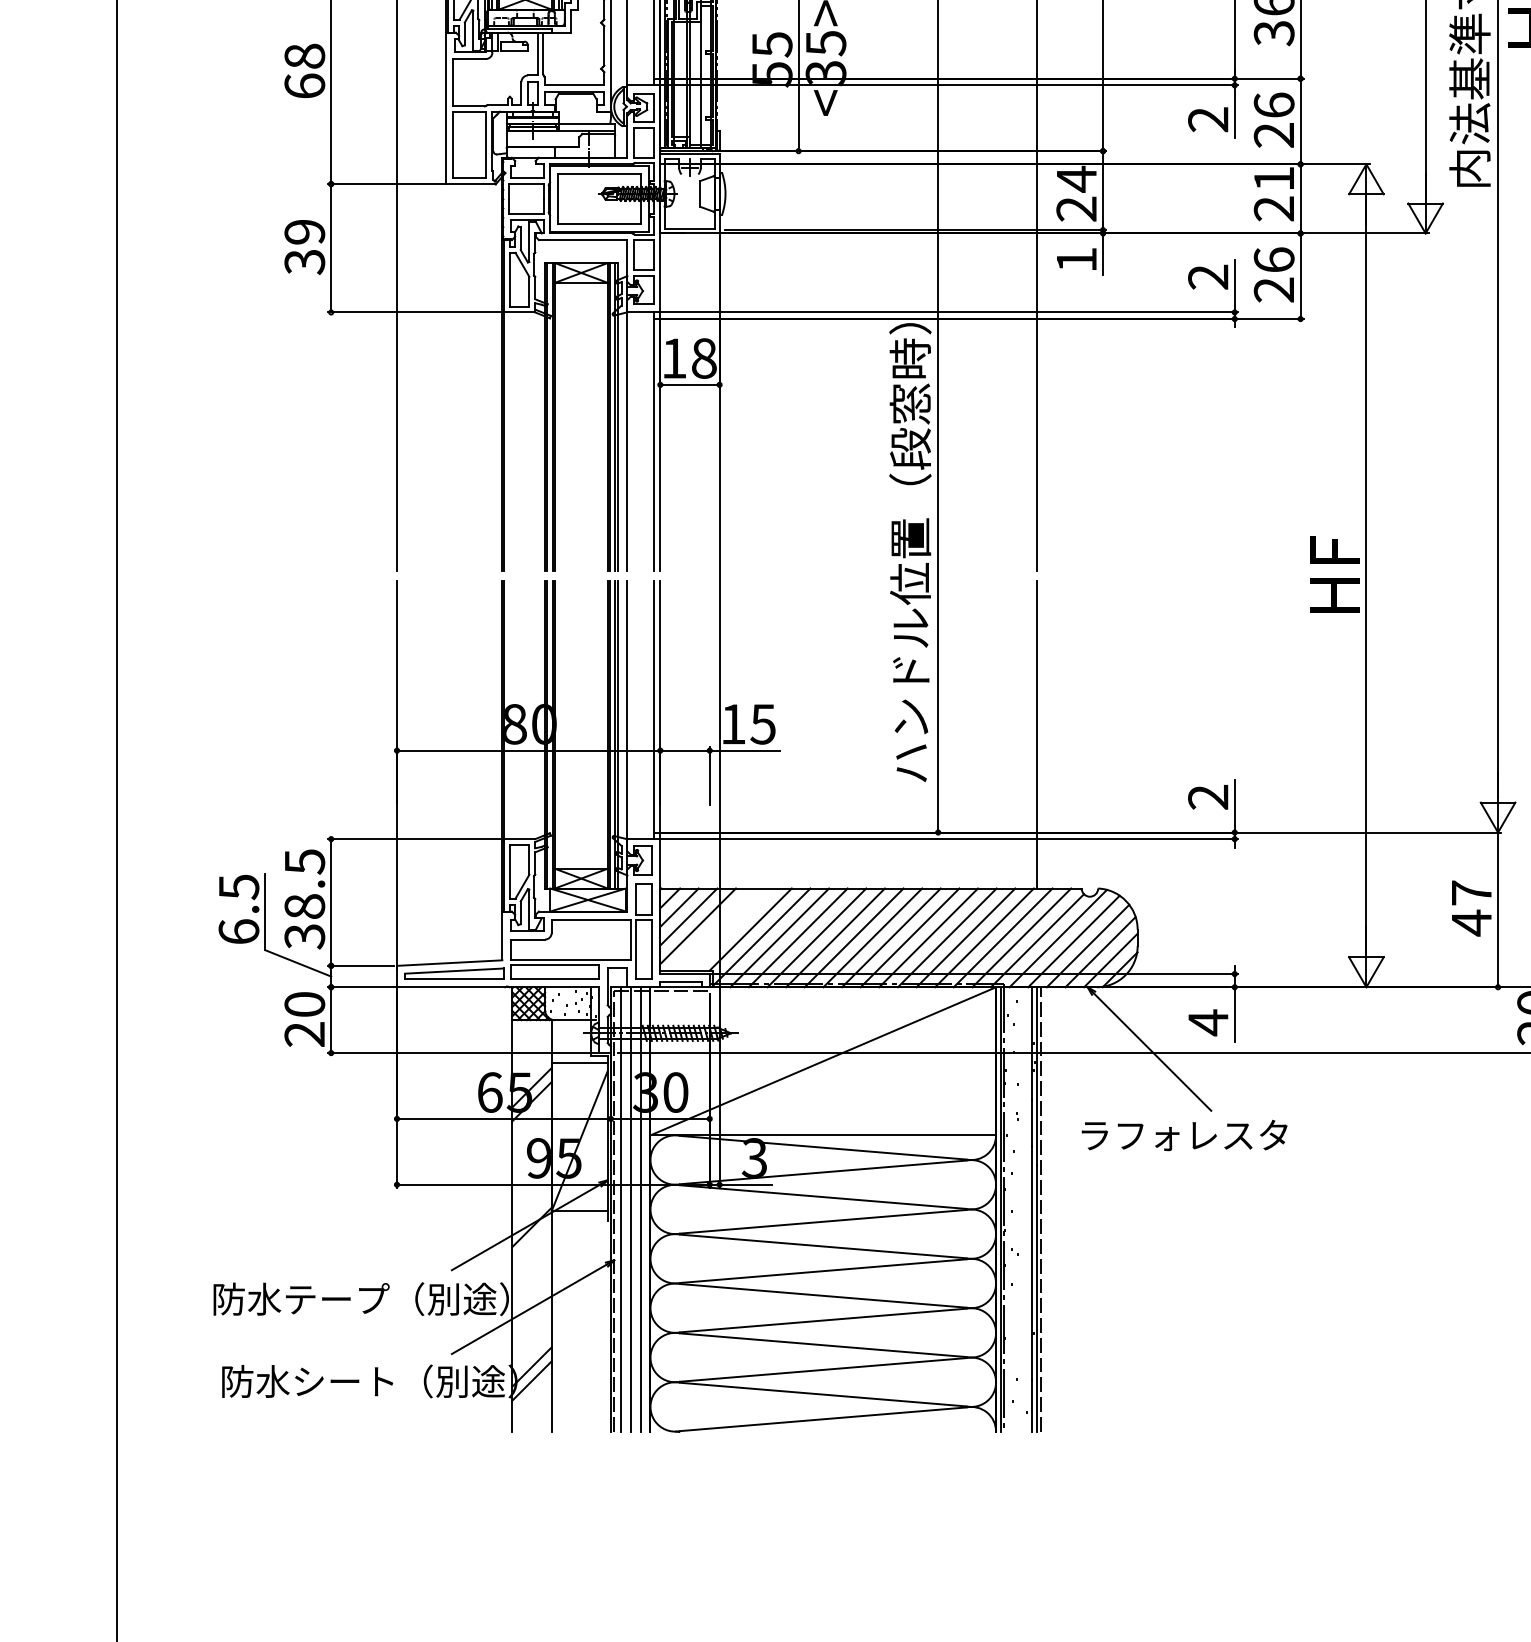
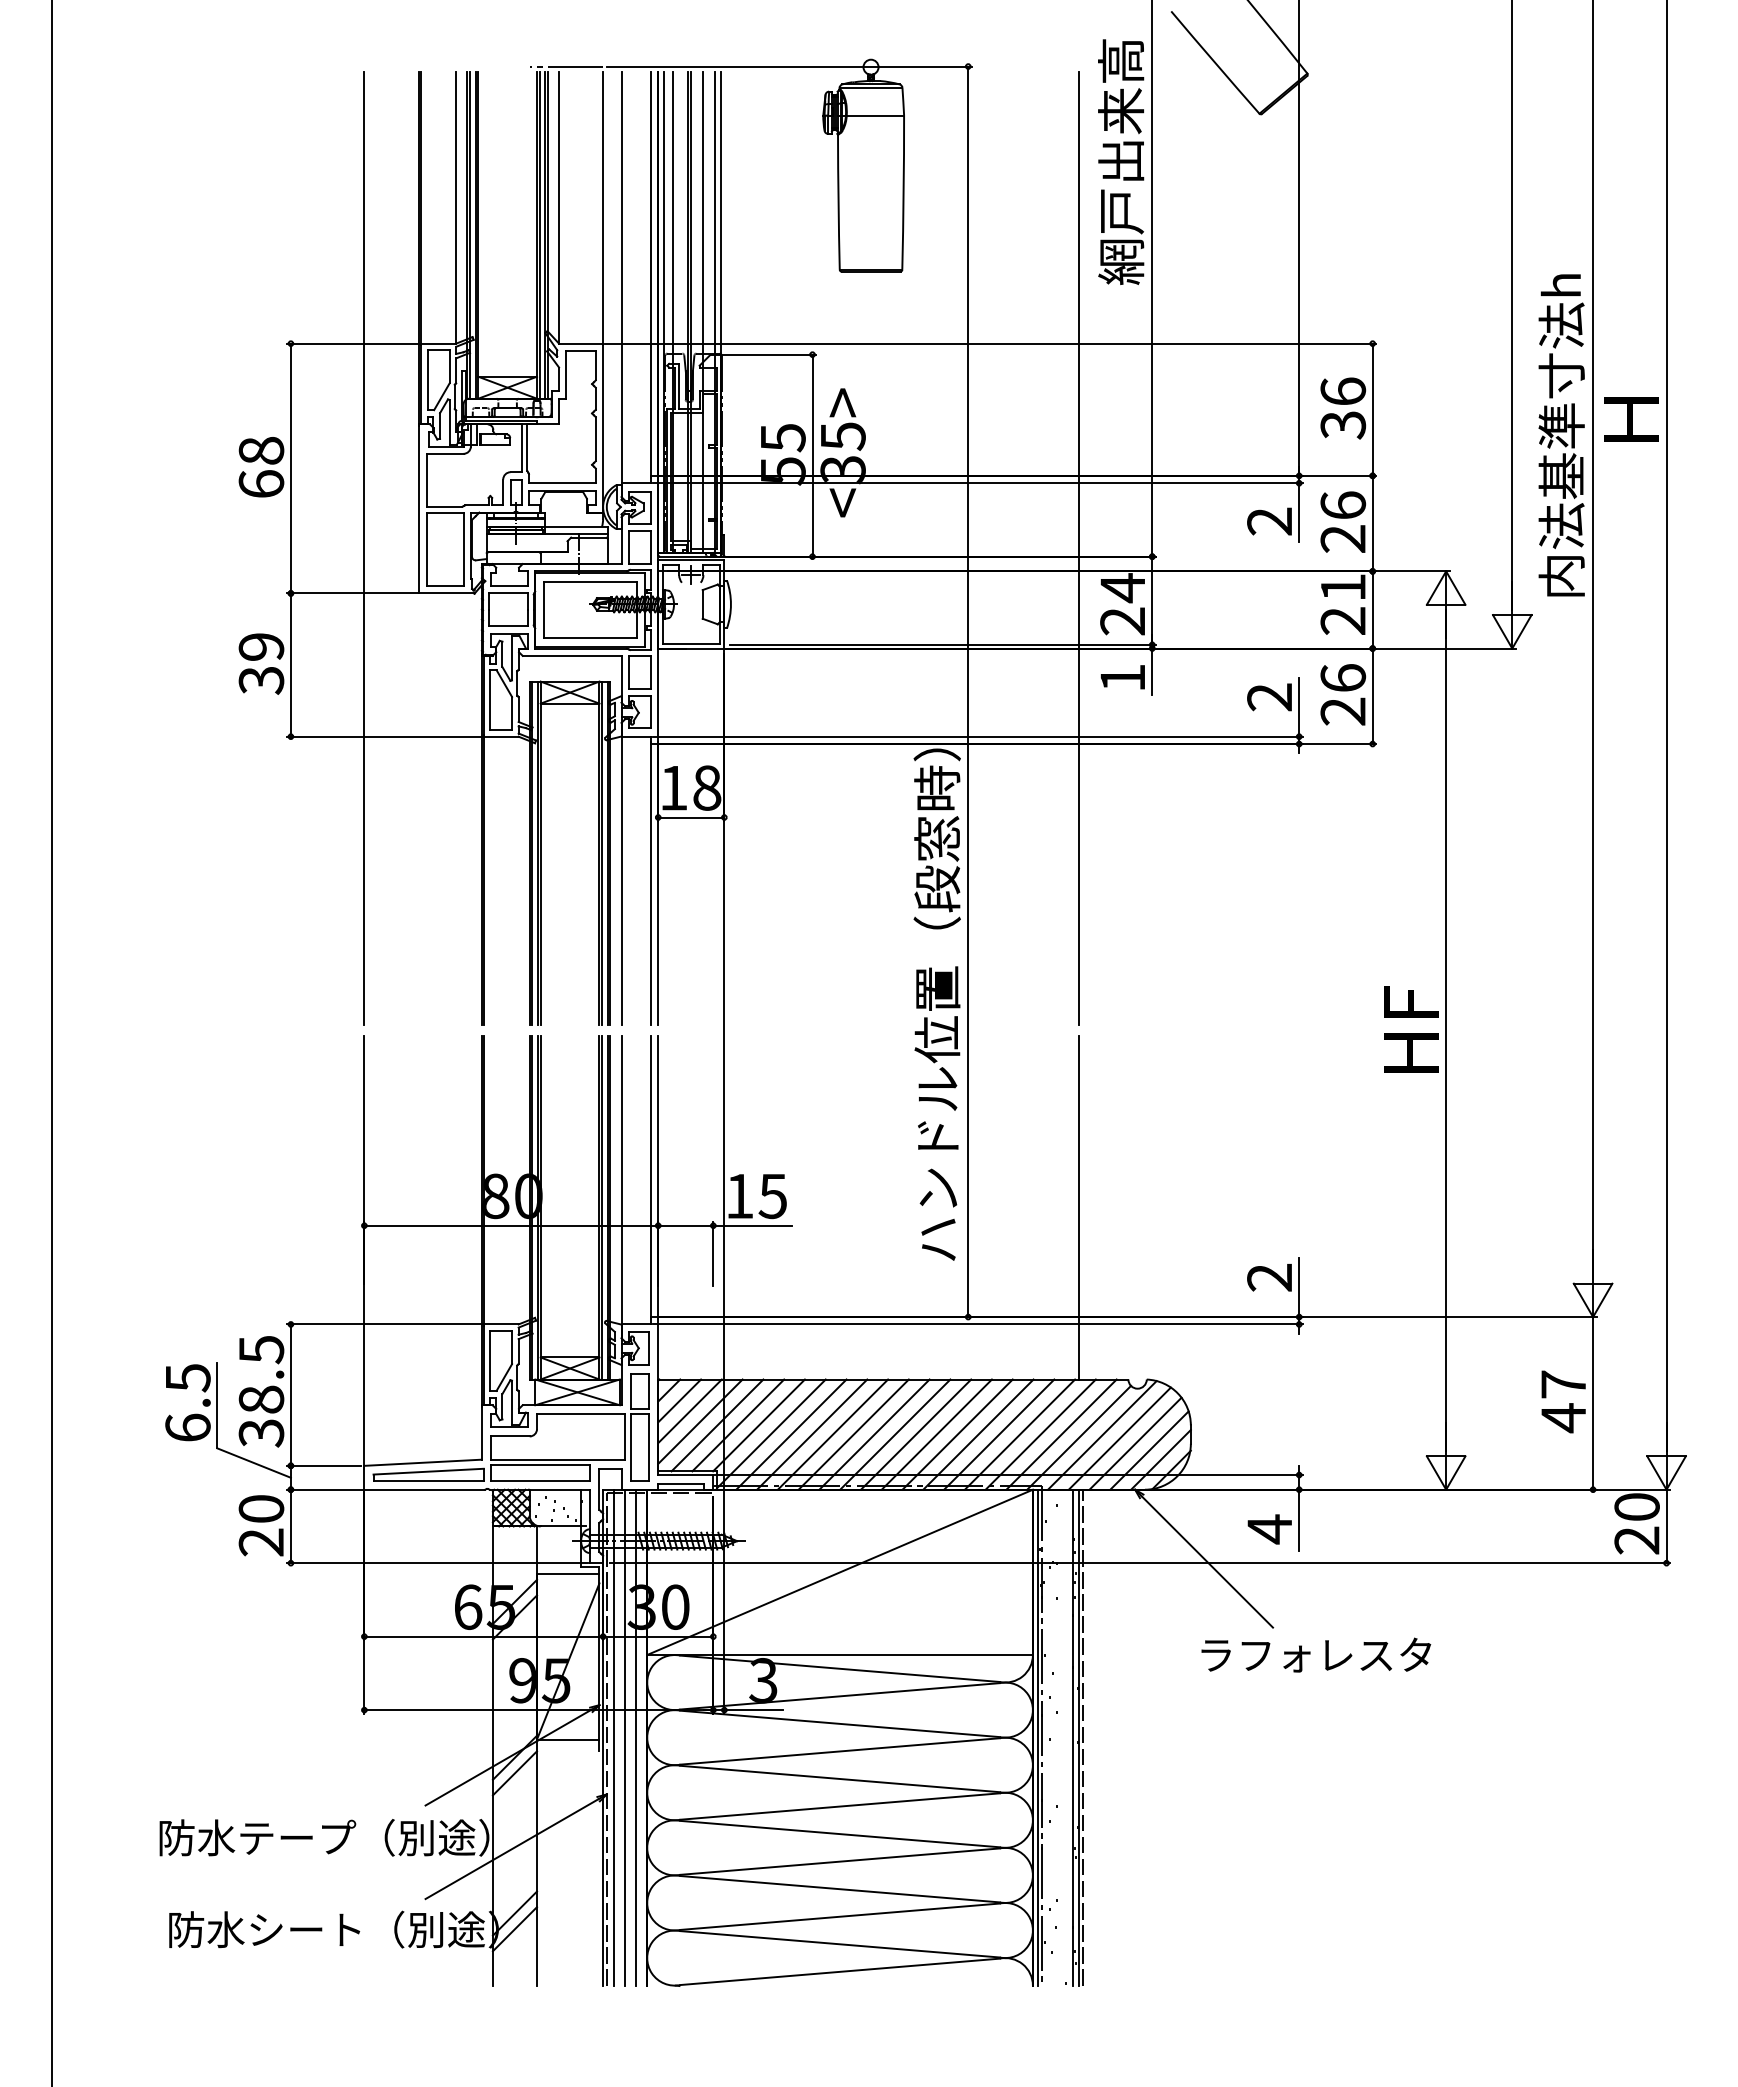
line: (713, 929) -> (717, 1425), added
line: (732, 929) -> (738, 1425), added
text: (1184, 1134) -> (1316, 1654), moved
line: (531, 1241) -> (514, 1773), added

